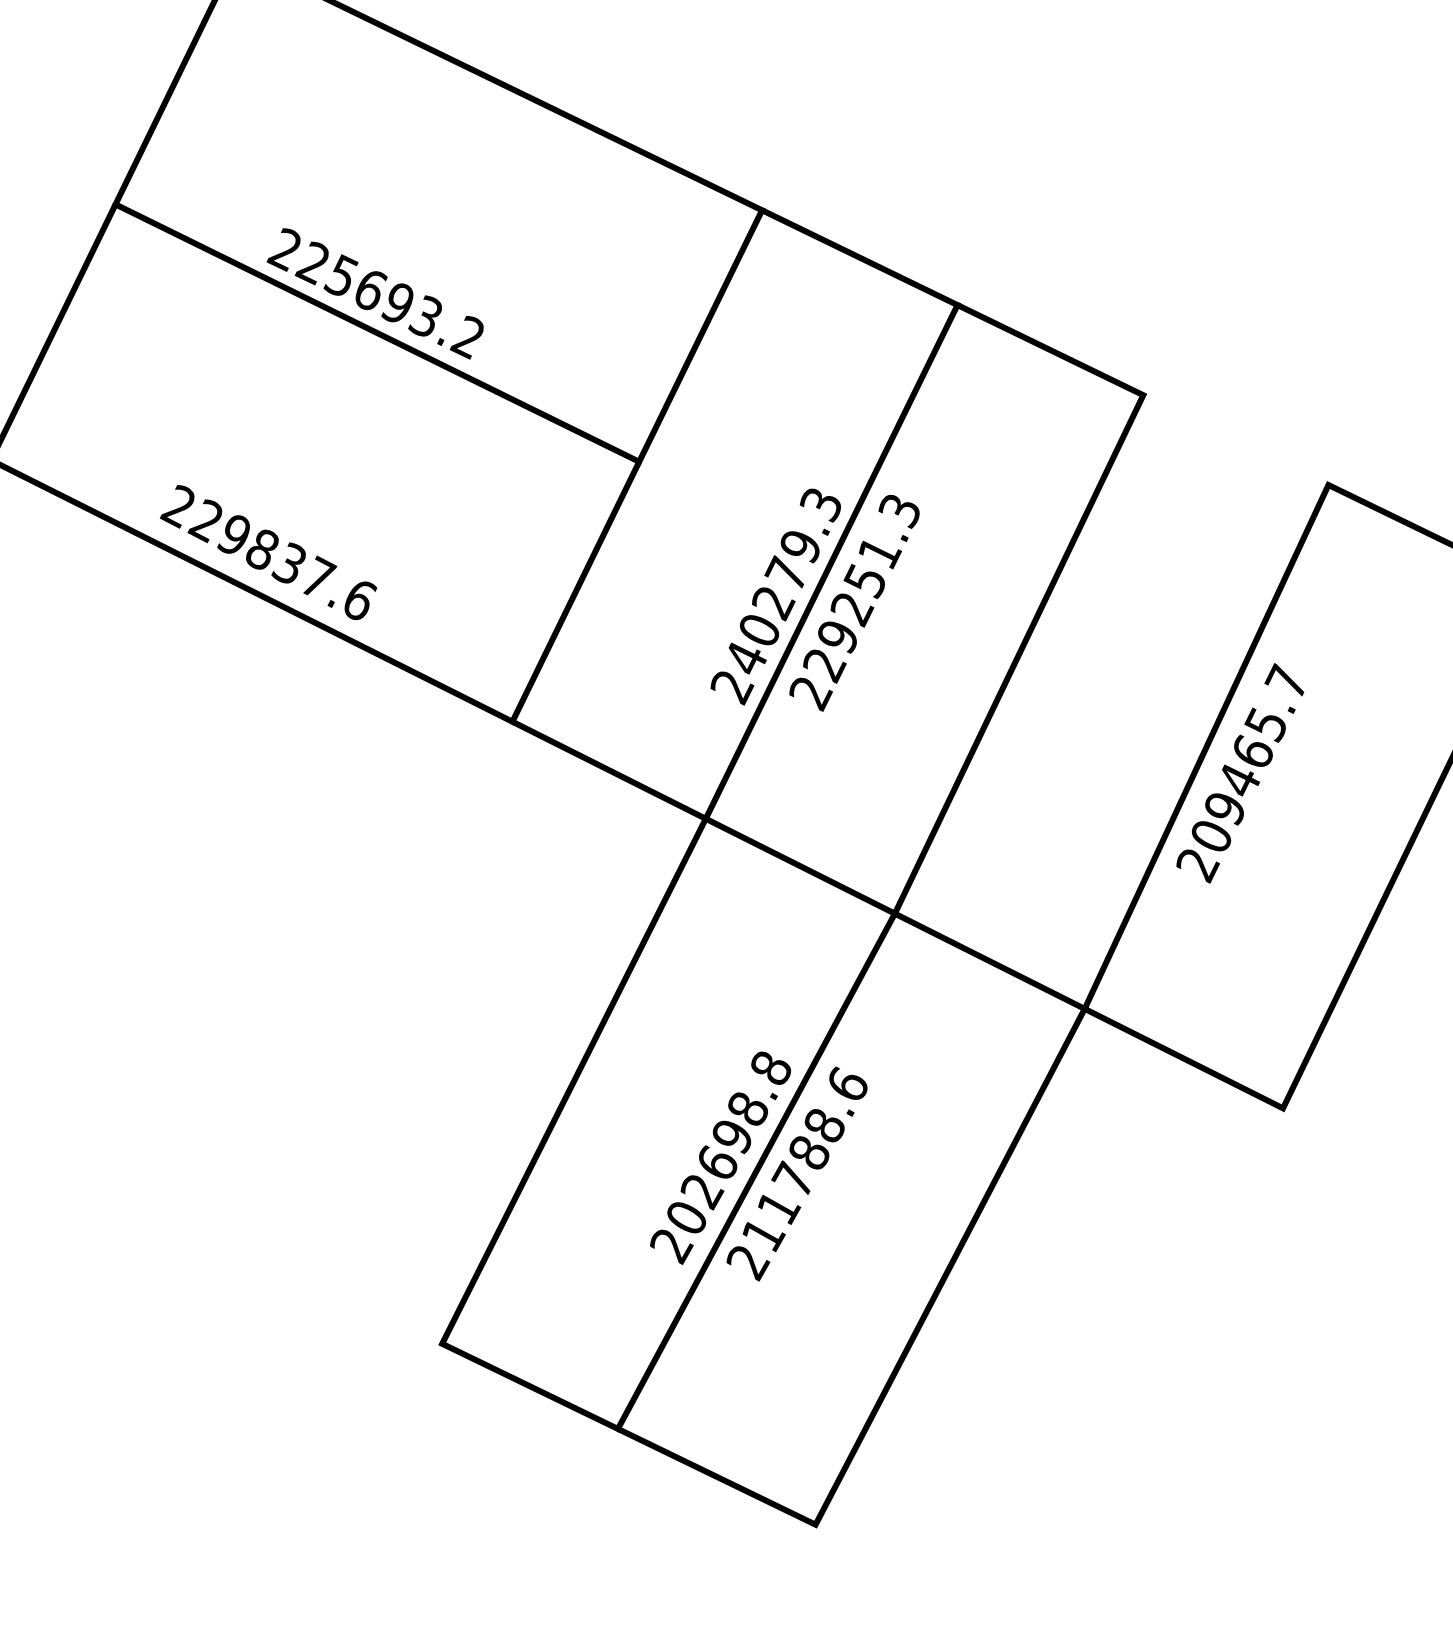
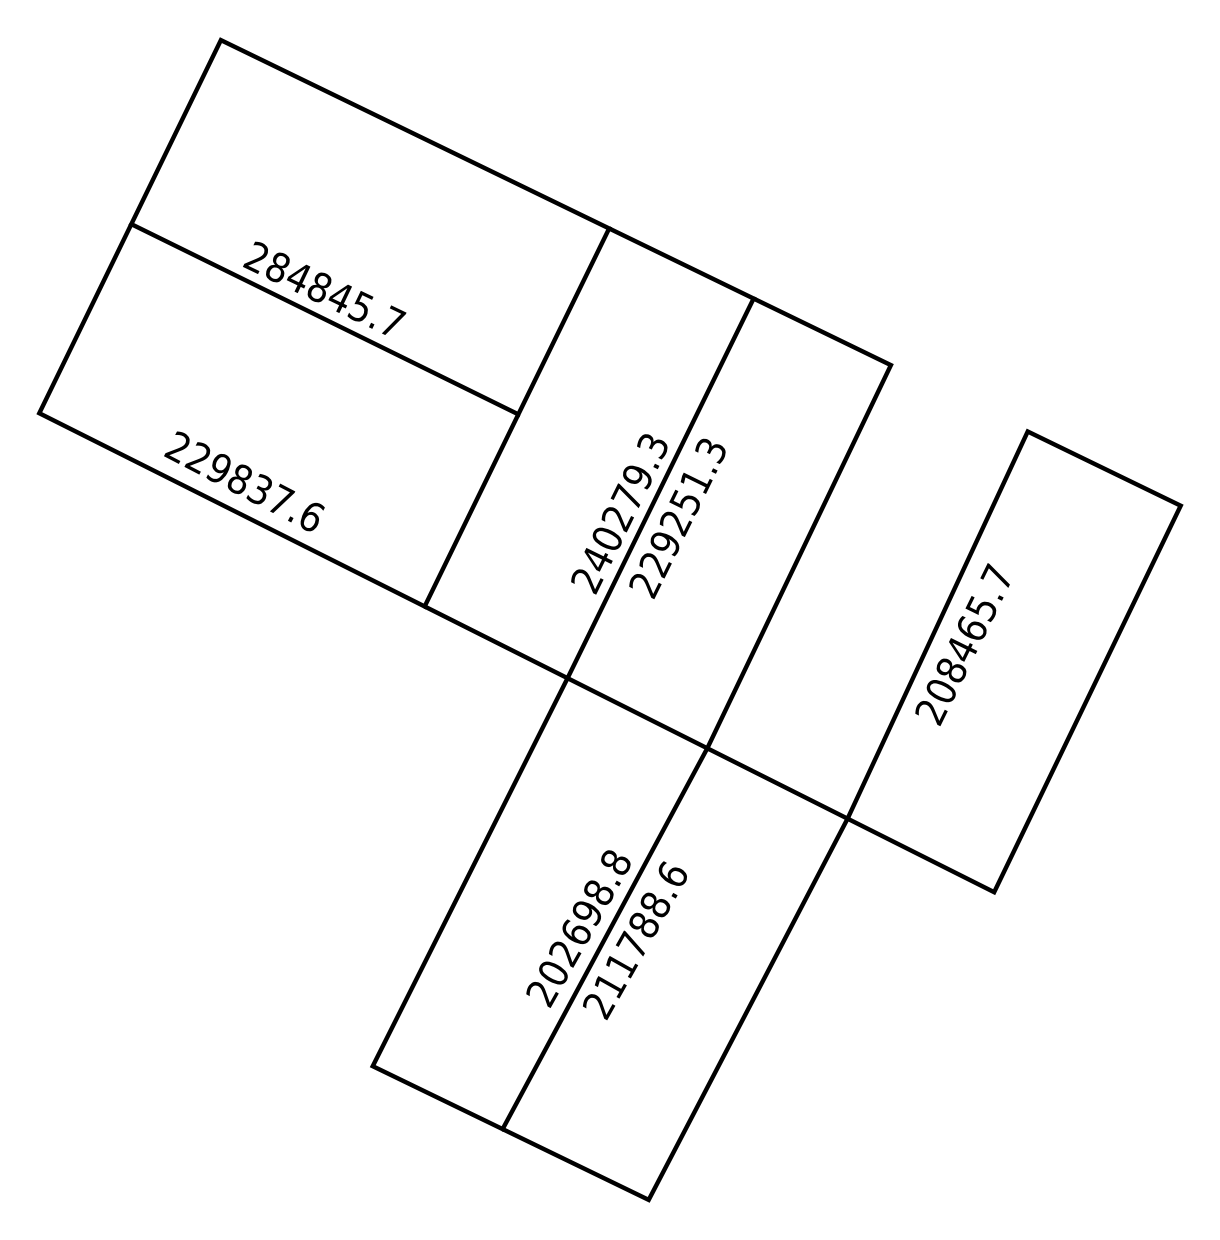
text: (390, 299) -> (334, 294), 225693.2 -> 284845.7
text: (1226, 808) -> (952, 670), 209465.7 -> 208465.7

